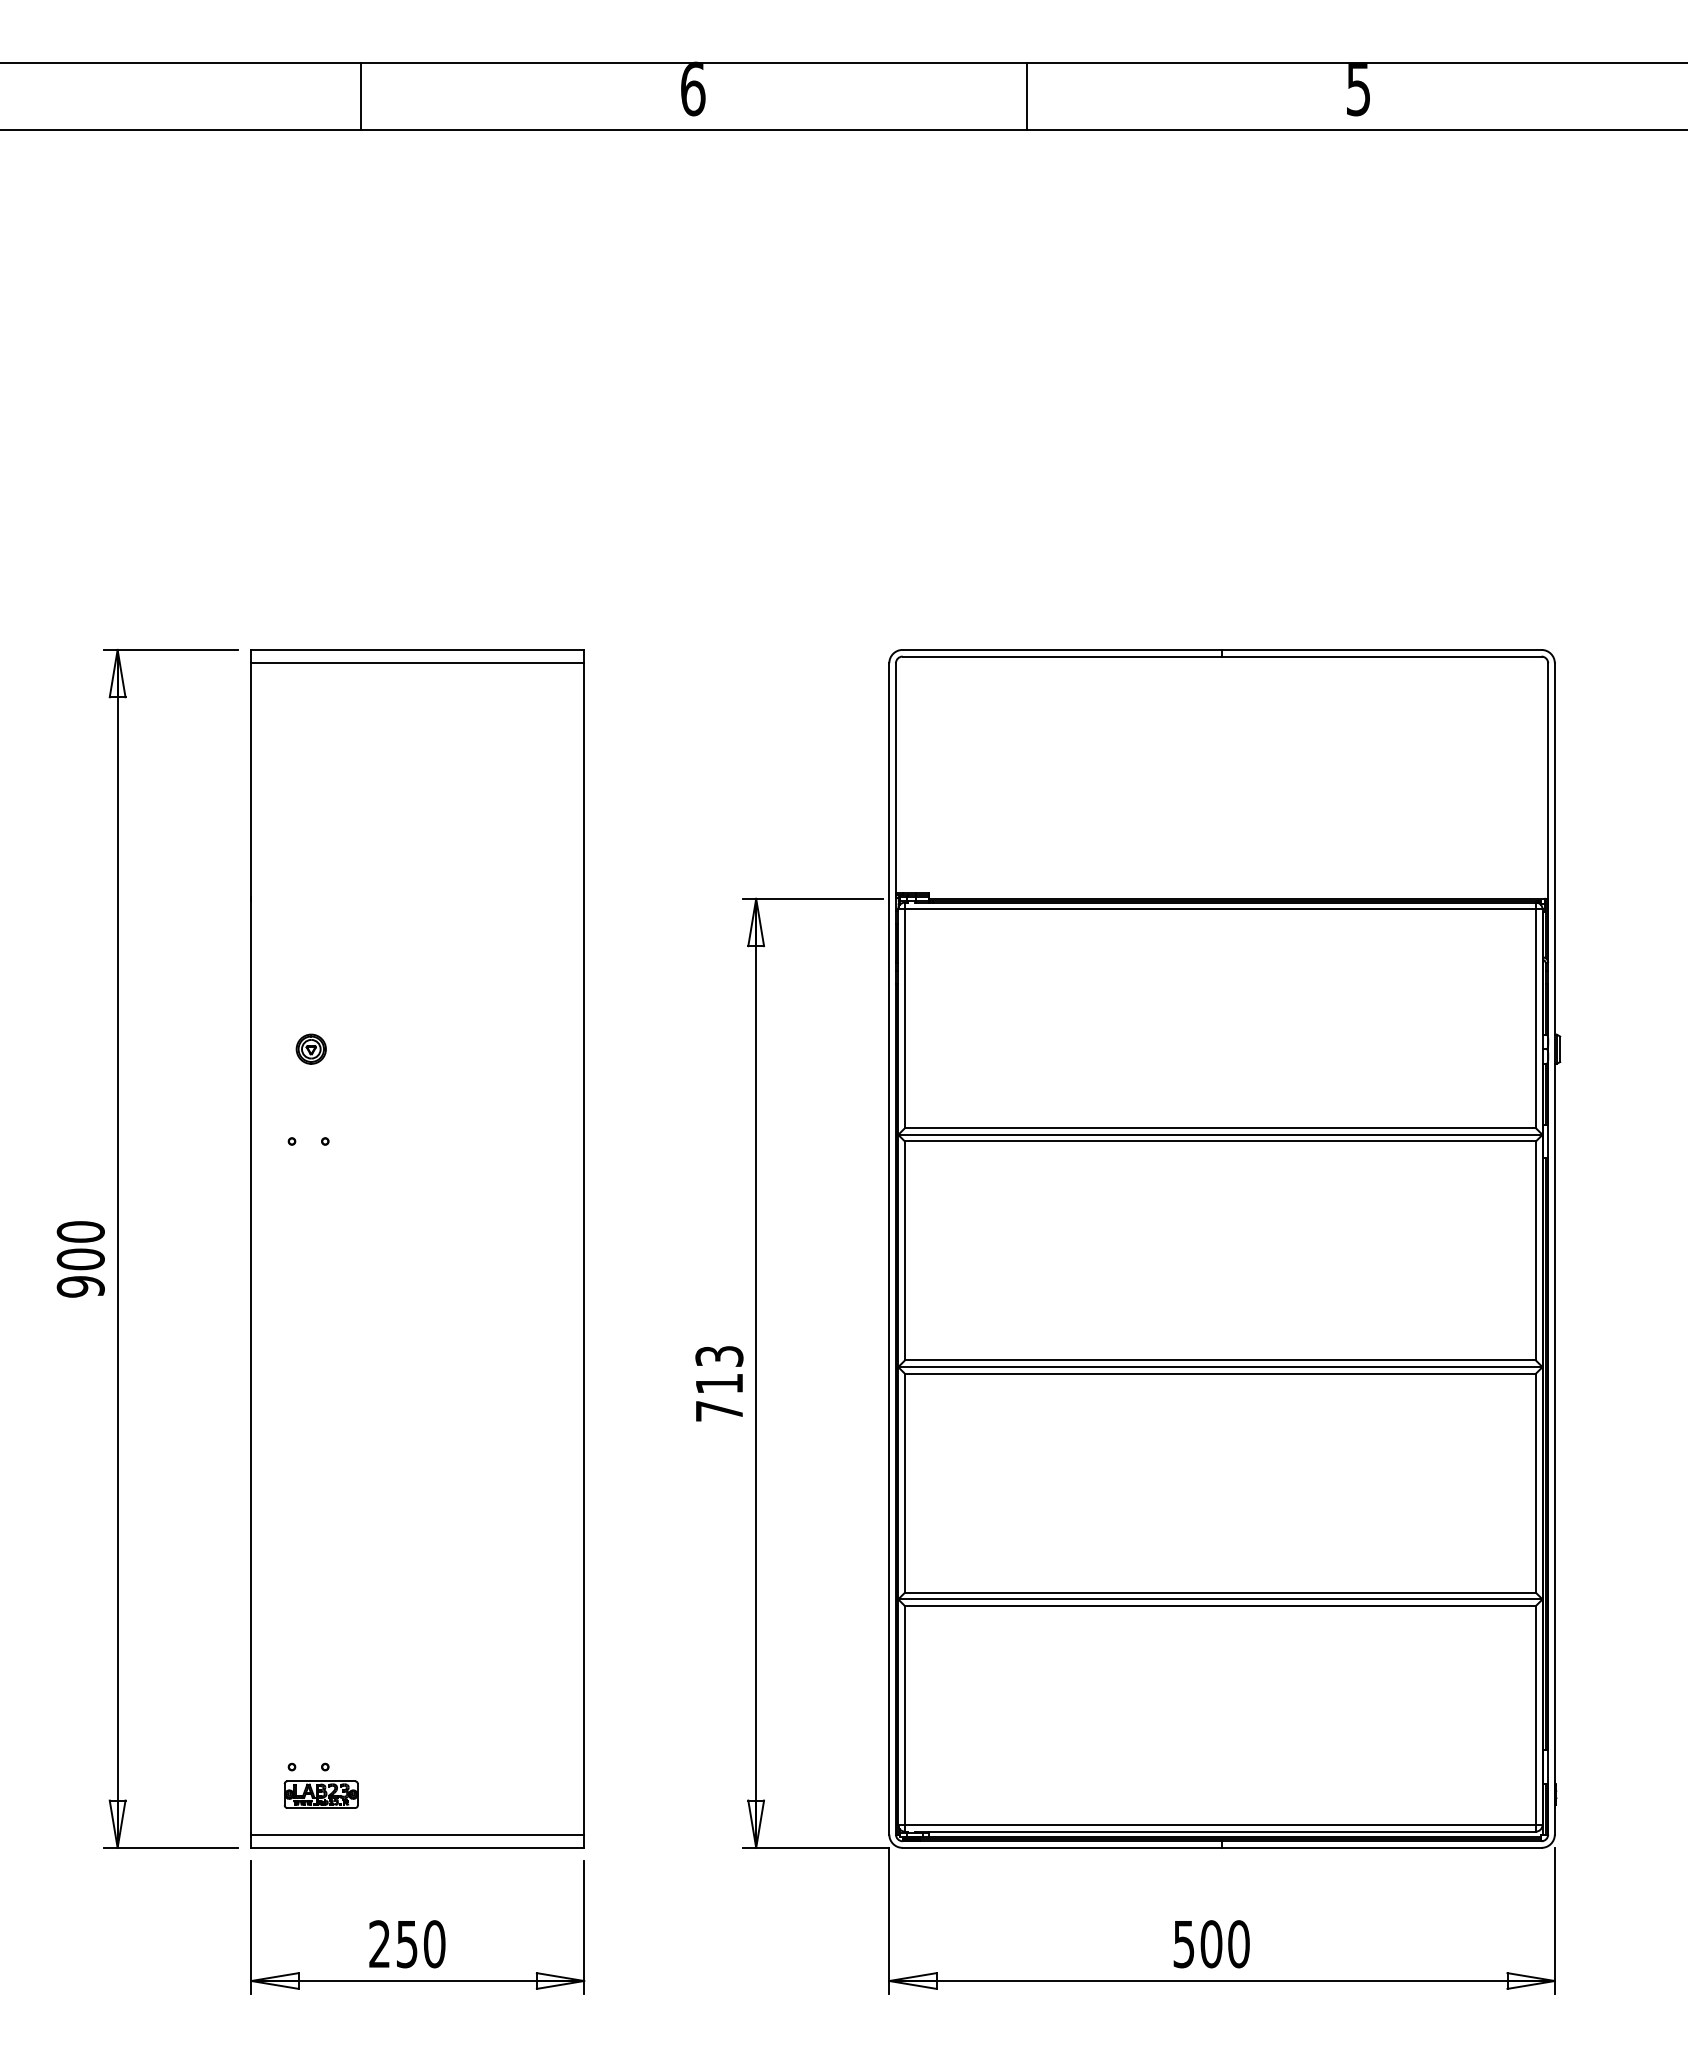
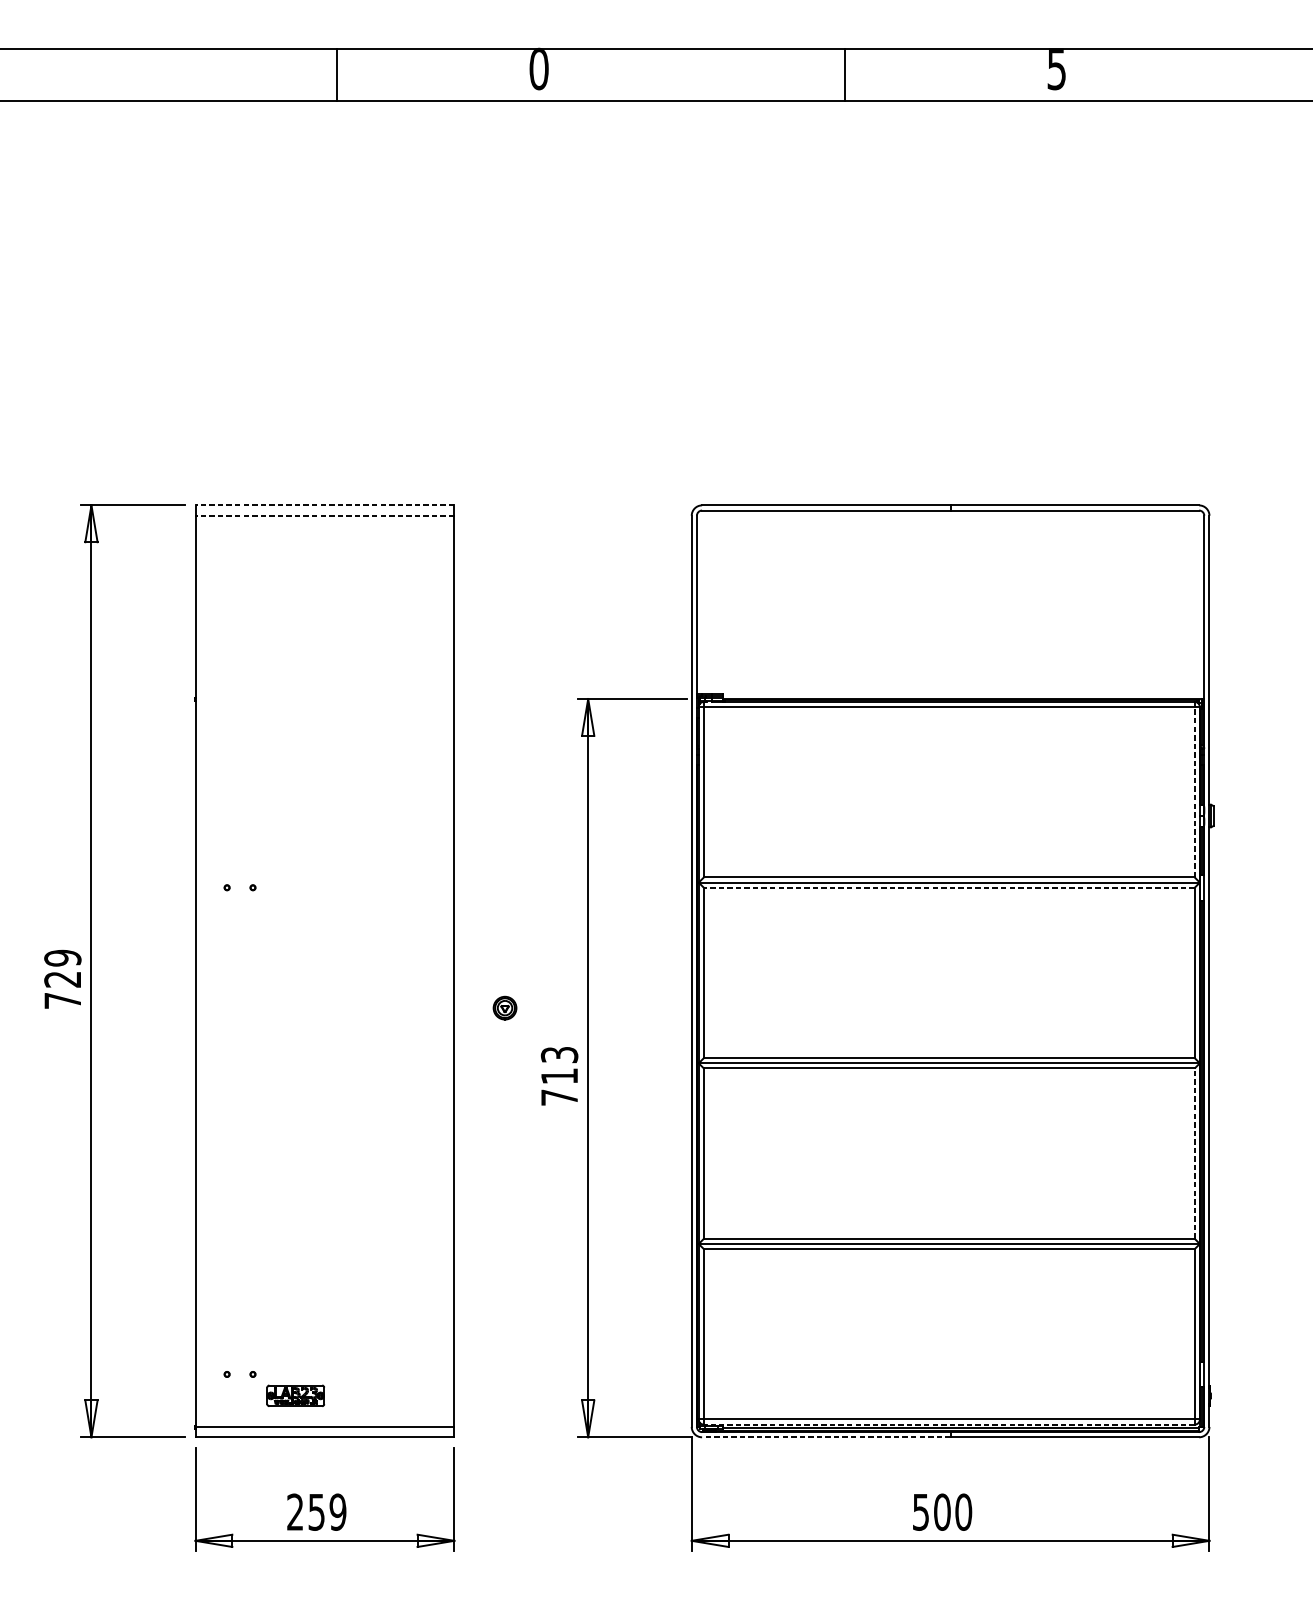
text: (693, 88) -> (539, 68), 6 -> 0
line: (360, 96) -> (336, 74), moved
line: (1026, 96) -> (845, 74), moved
line: (417, 649) -> (324, 505), solid -> dashed
line: (417, 663) -> (324, 515), solid -> dashed
line: (1535, 1018) -> (1194, 792), solid -> dashed
part: (310, 1048) -> (504, 1007), moved
line: (1219, 1141) -> (948, 887), solid -> dashed
text: (80, 1259) -> (62, 979), 900 -> 729
line: (1535, 1482) -> (1194, 1153), solid -> dashed
part: (320, 1794) -> (295, 1395), moved
line: (1225, 1831) -> (953, 1424), solid -> dashed
line: (1062, 1847) -> (826, 1436), solid -> dashed
text: (434, 1944) -> (337, 1512), 250 -> 259

